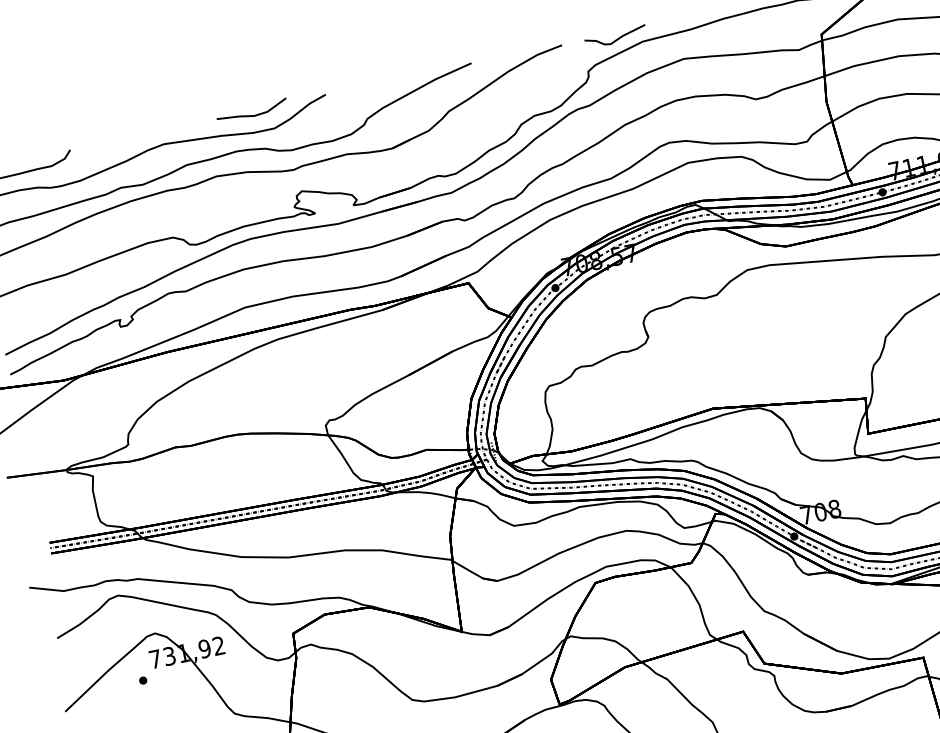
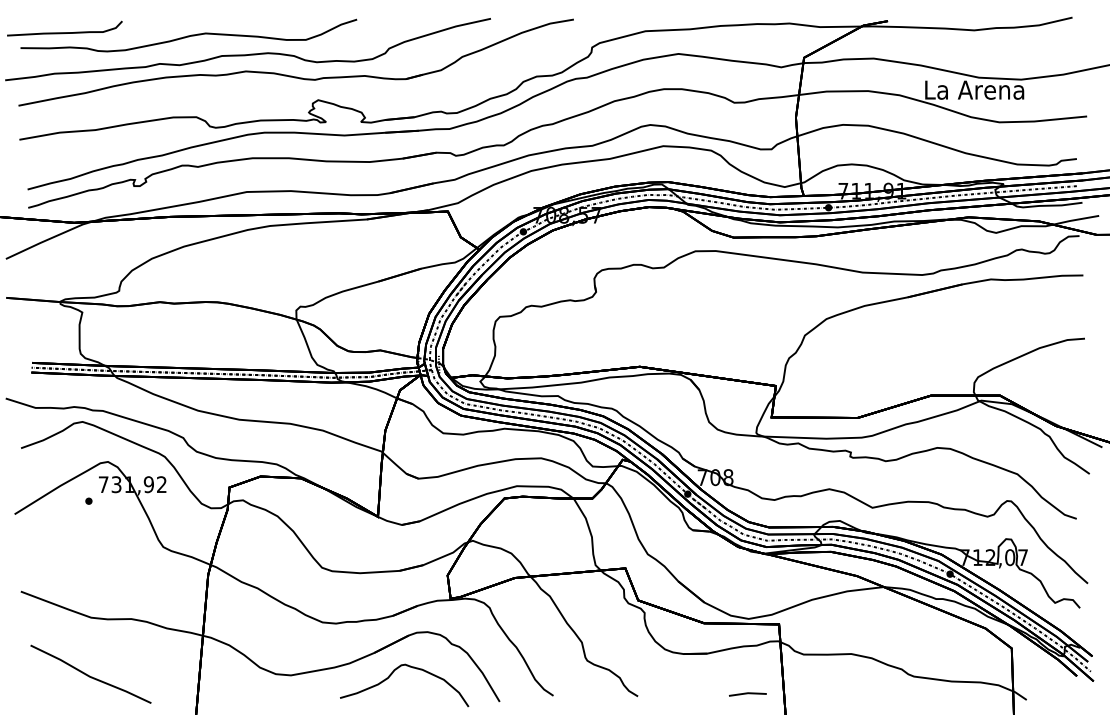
curve: (617, 38) -> (623, 23), removed
line: (250, 114) -> (287, 23), removed

